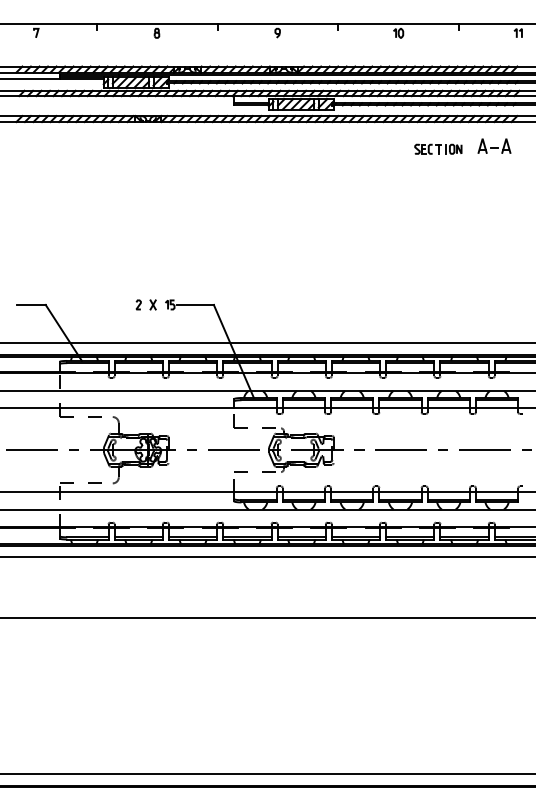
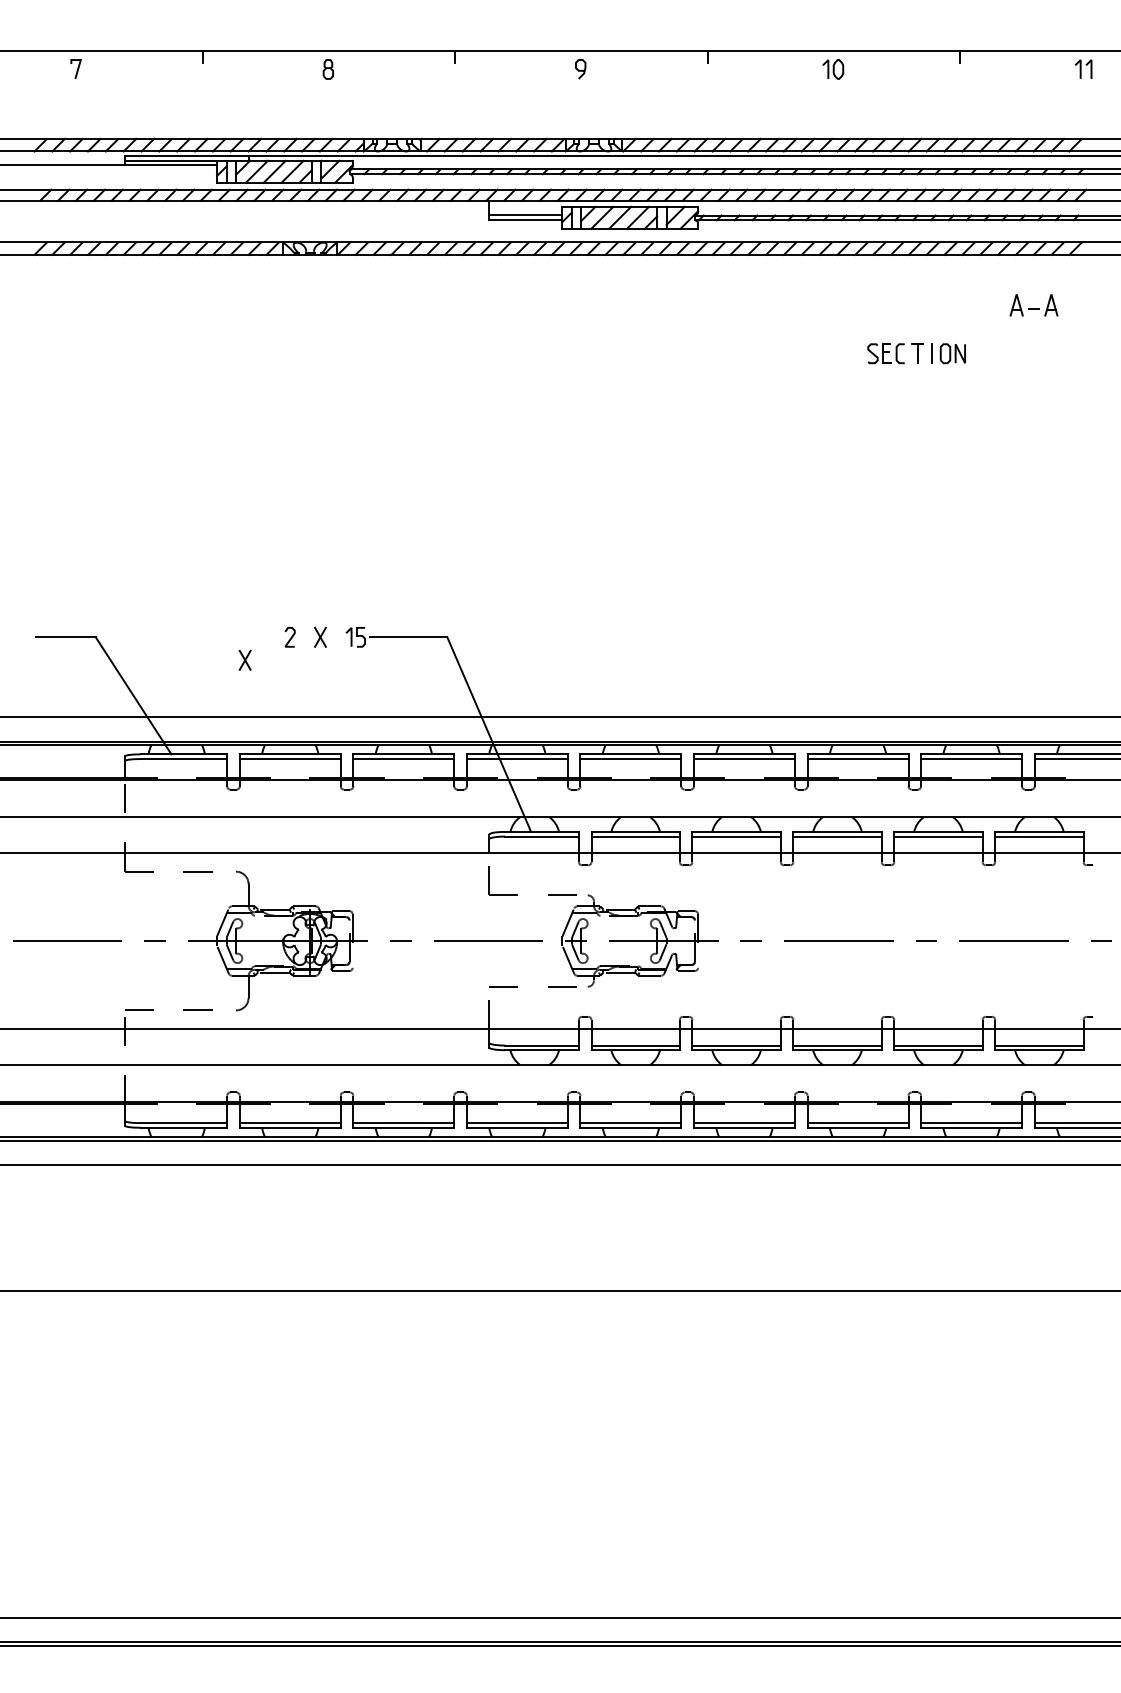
part: (494, 145) -> (1034, 303), size x0.7
part: (438, 148) -> (916, 352), moved
part: (116, 315) -> (243, 659), added

